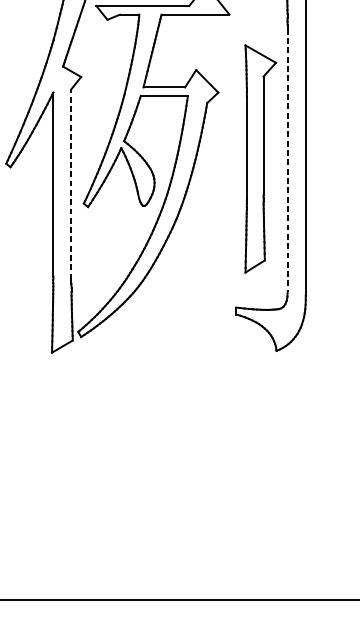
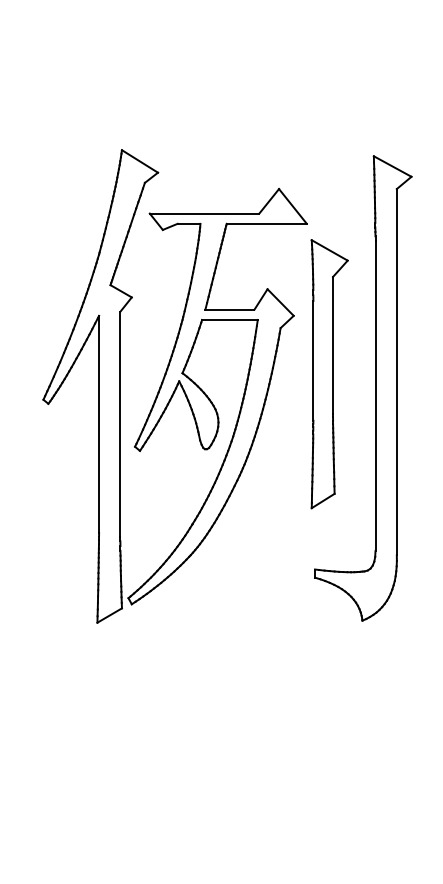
part: (260, 159) -> (329, 374), moved
line: (287, 160) -> (375, 396), dashed -> solid
line: (71, 183) -> (120, 423), dashed -> solid

